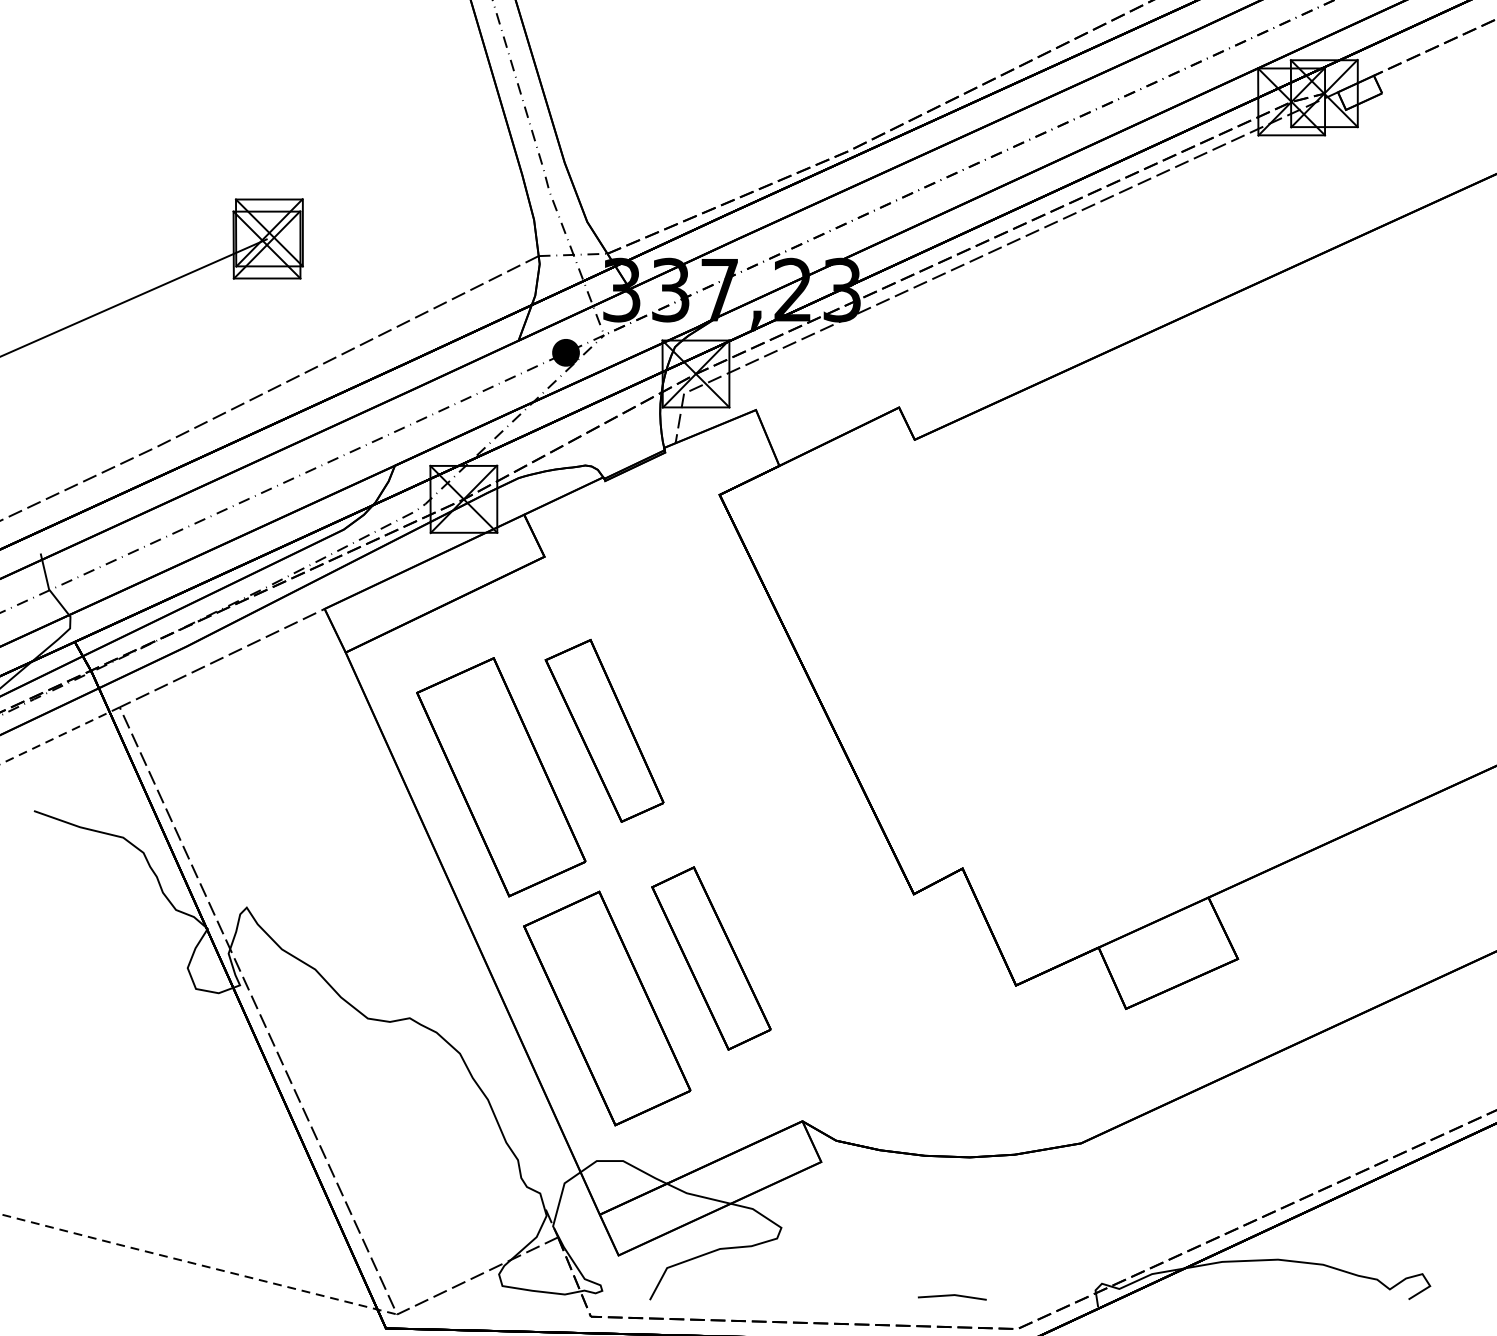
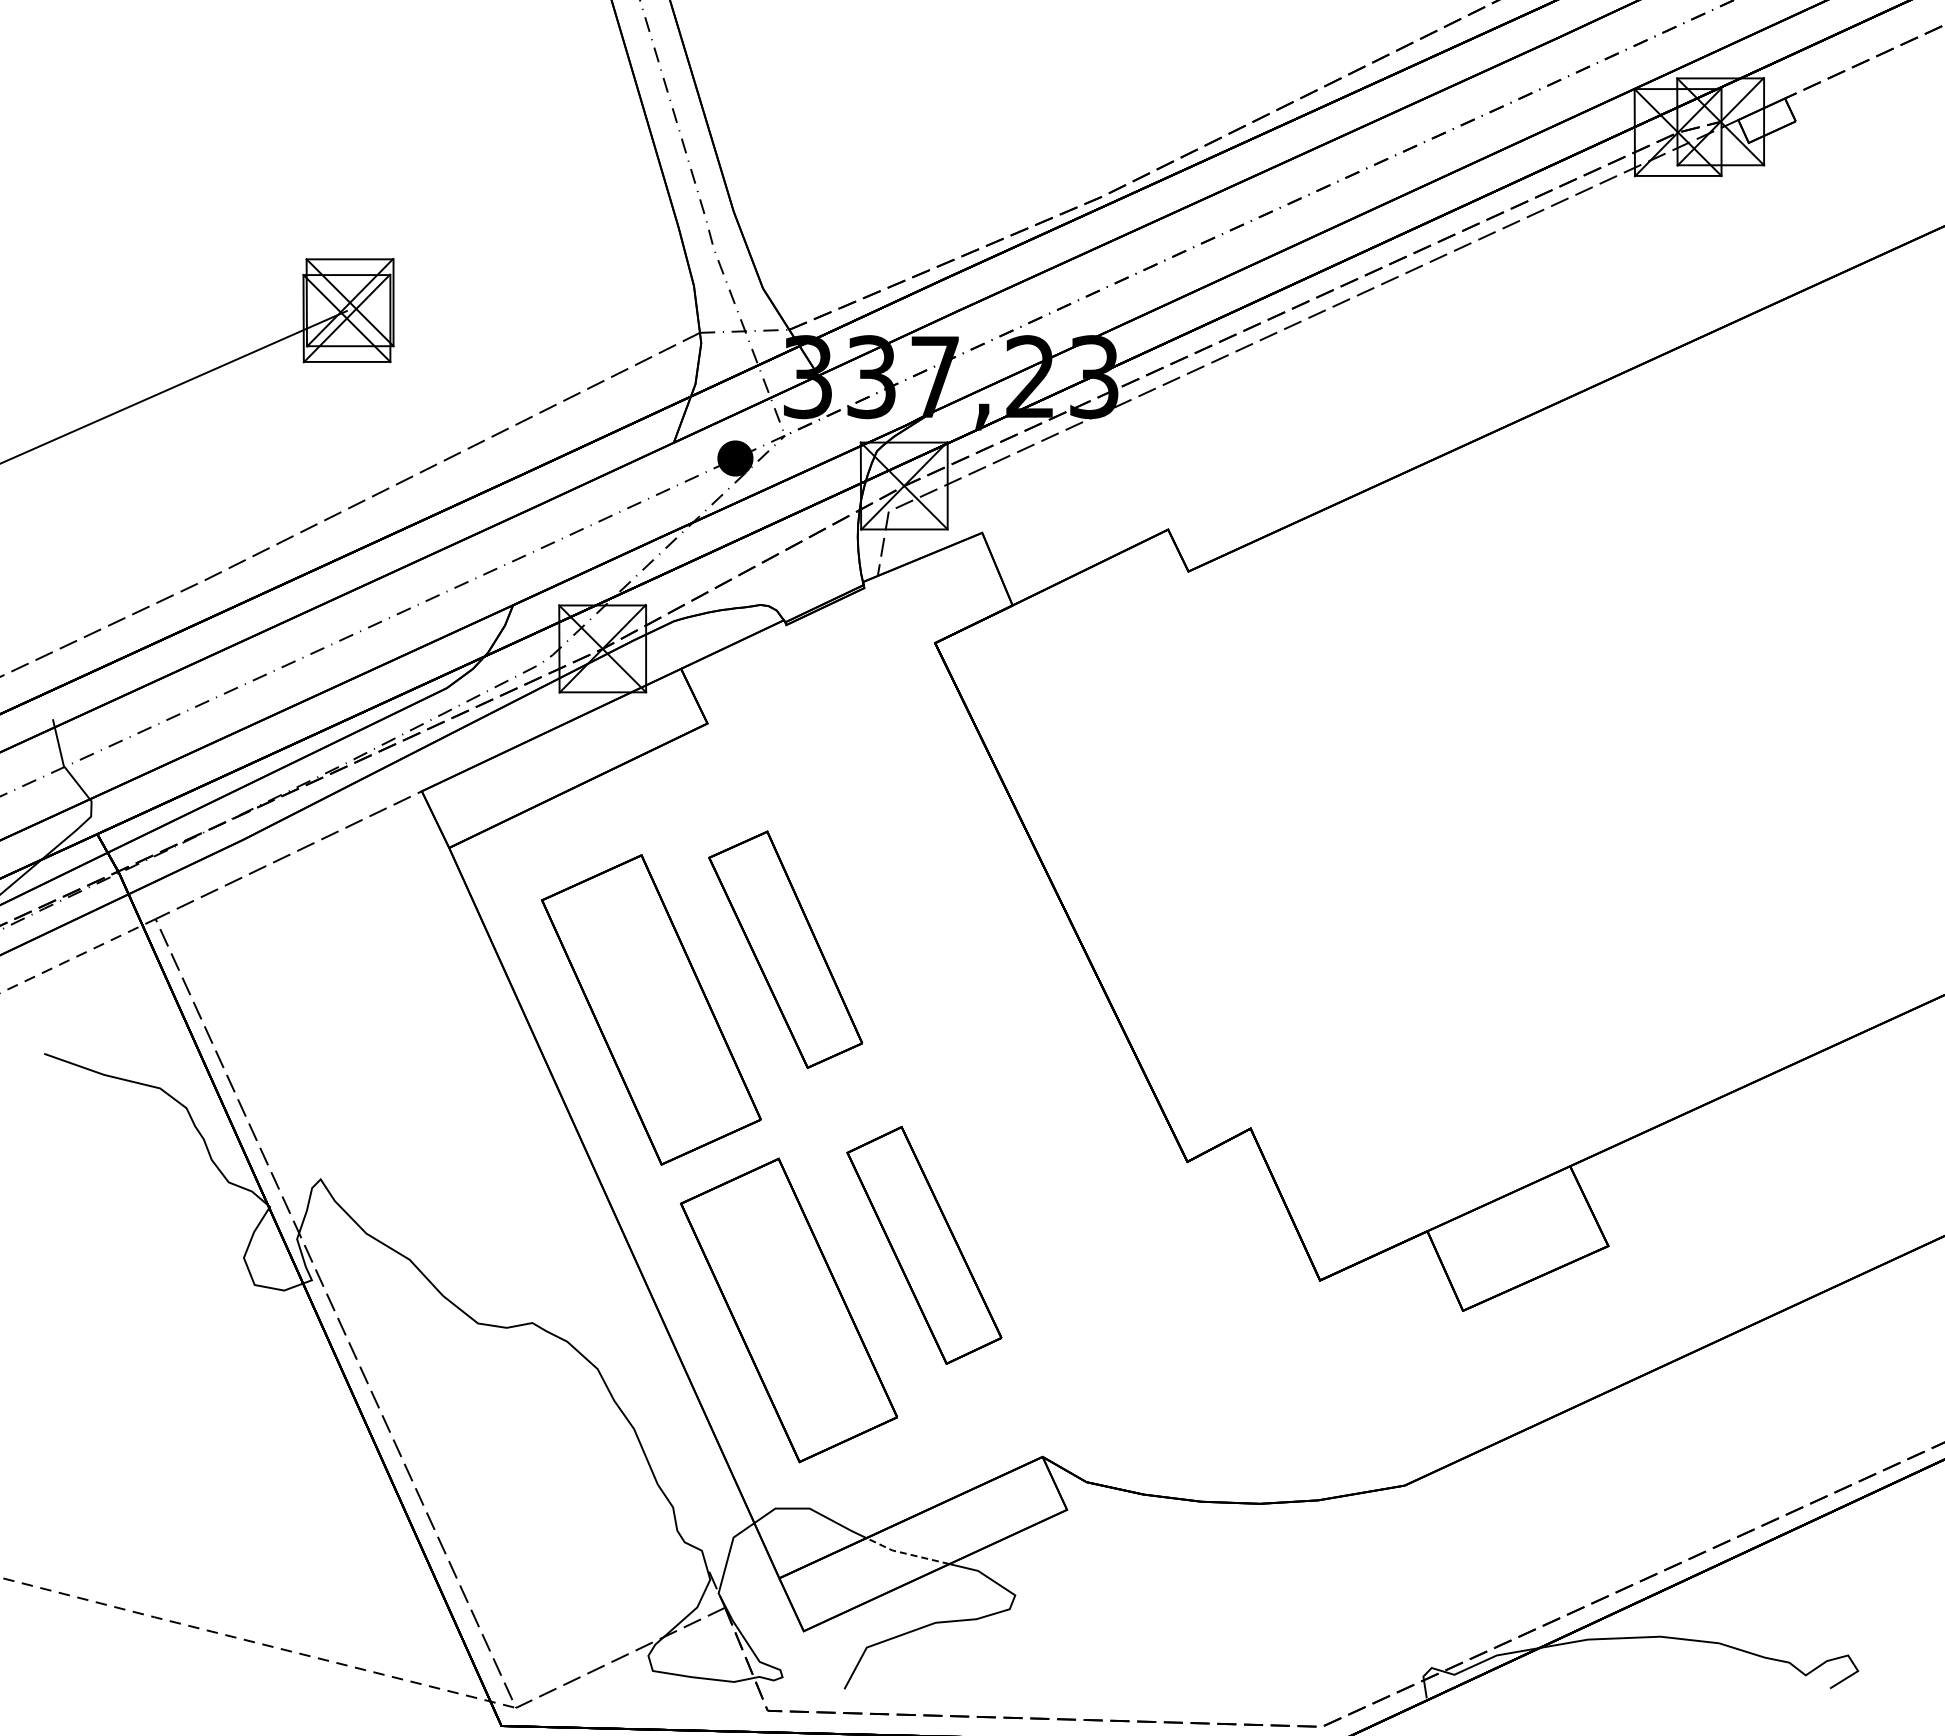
line: (696, 1195) -> (905, 1553), solid -> dashed
line: (952, 1295) -> (1237, 1683), removed

